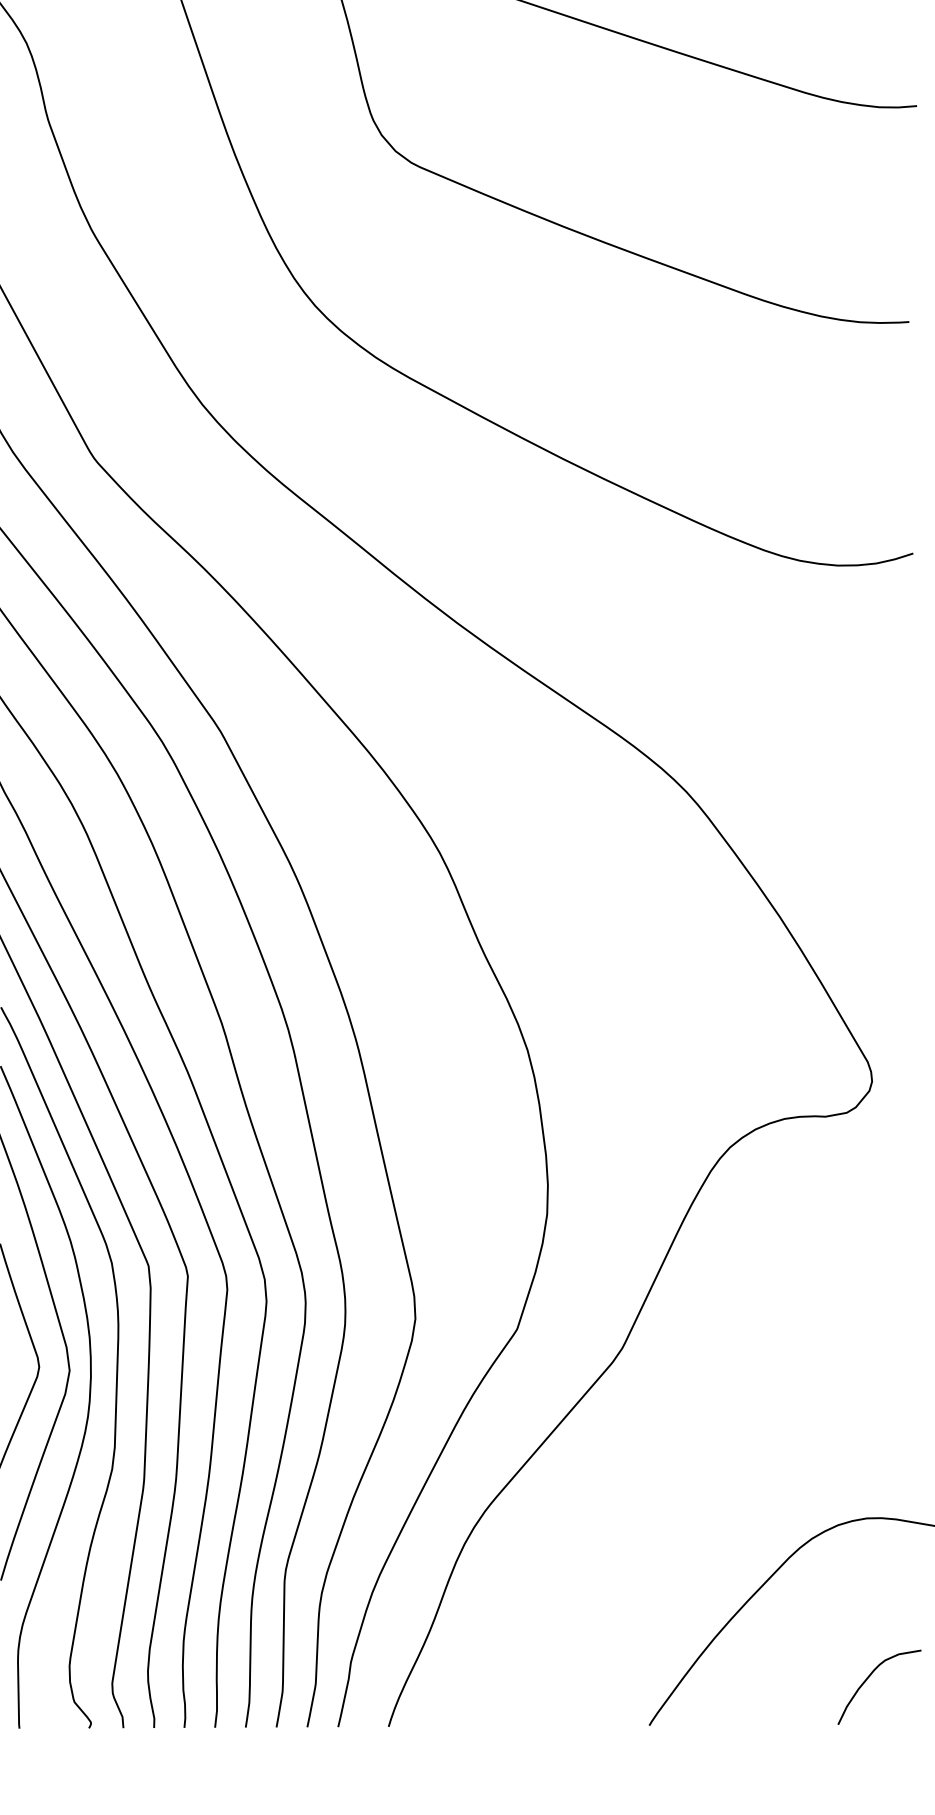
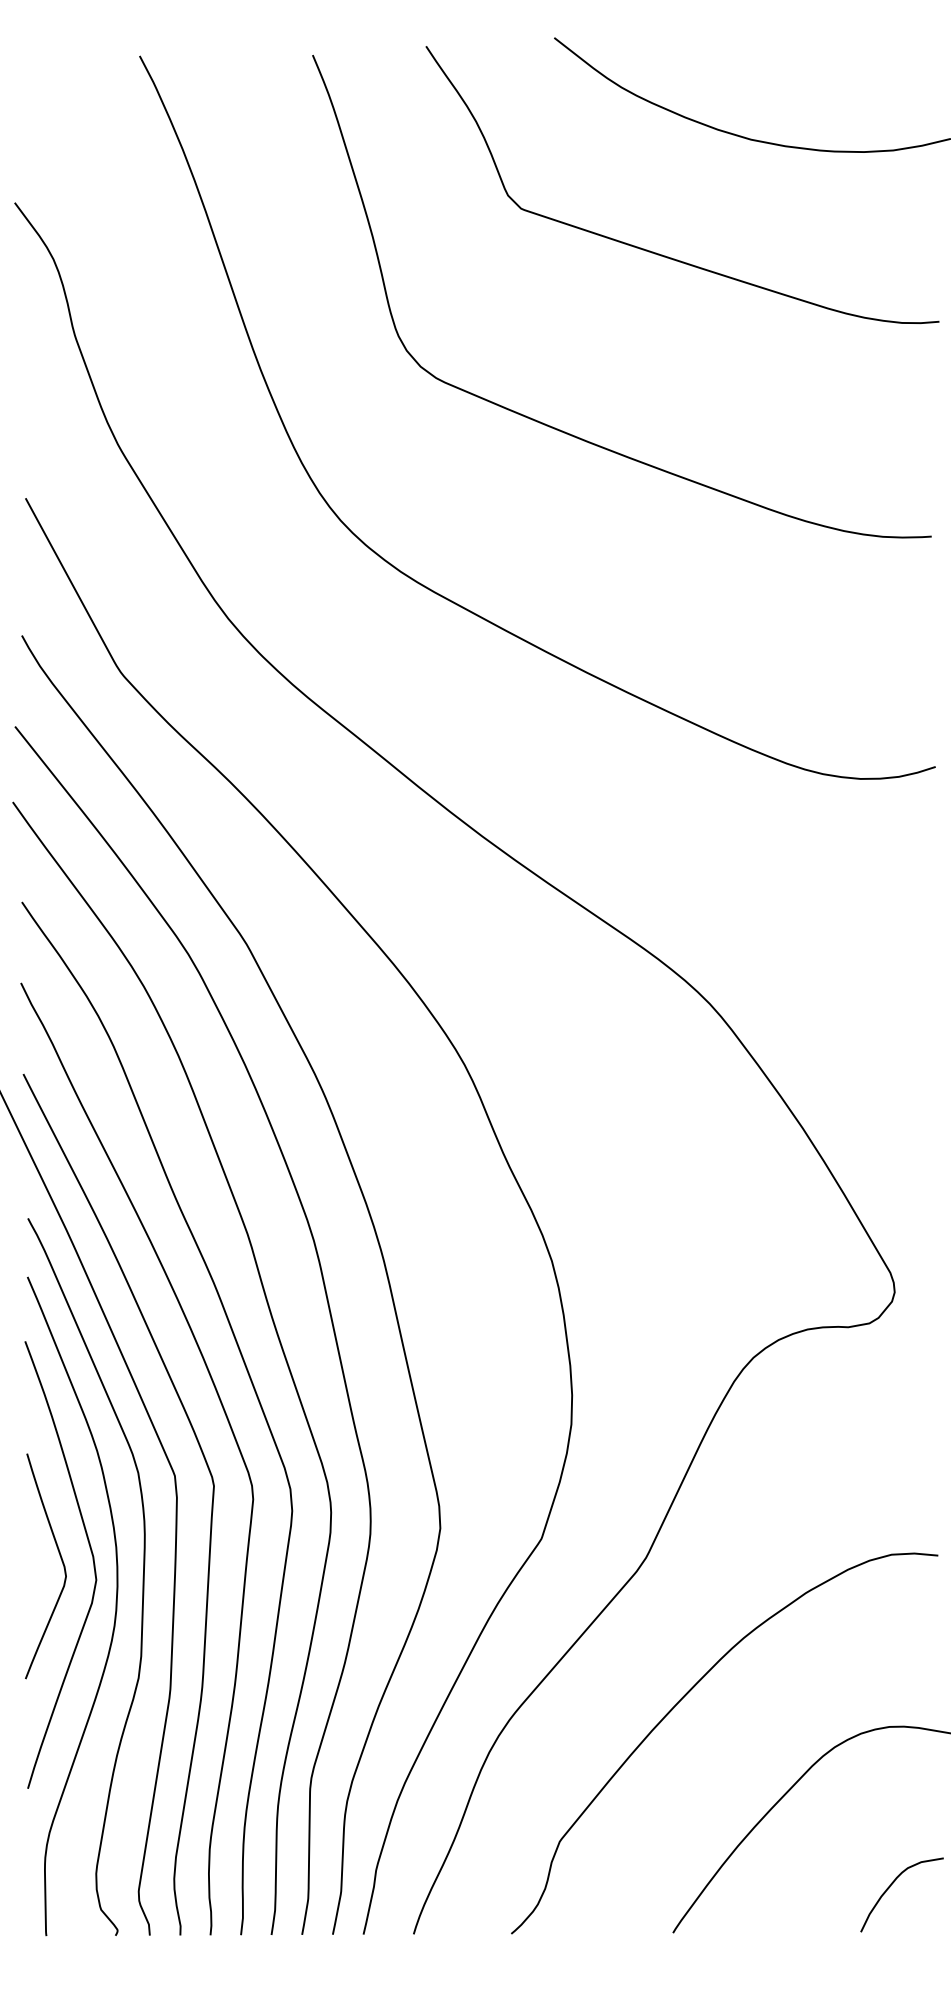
curve: (657, 1491) -> (681, 1700), added

